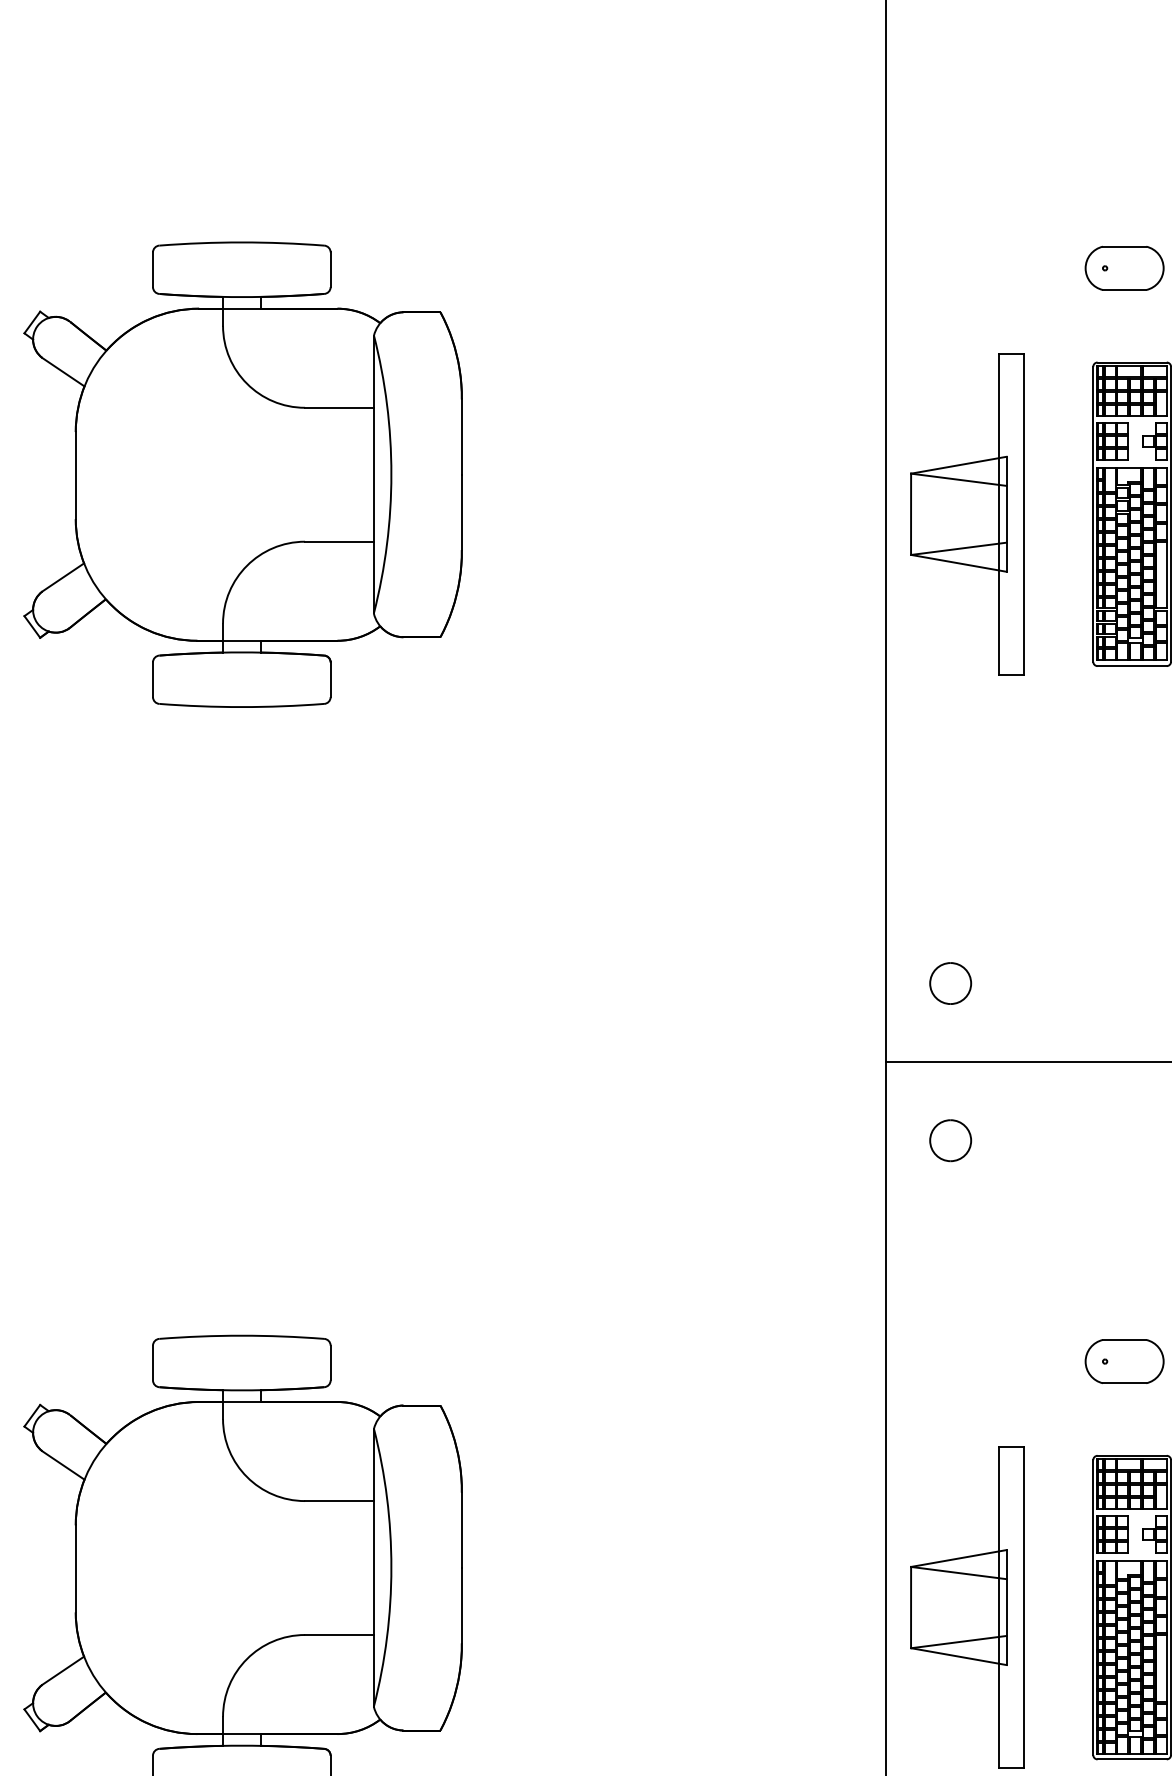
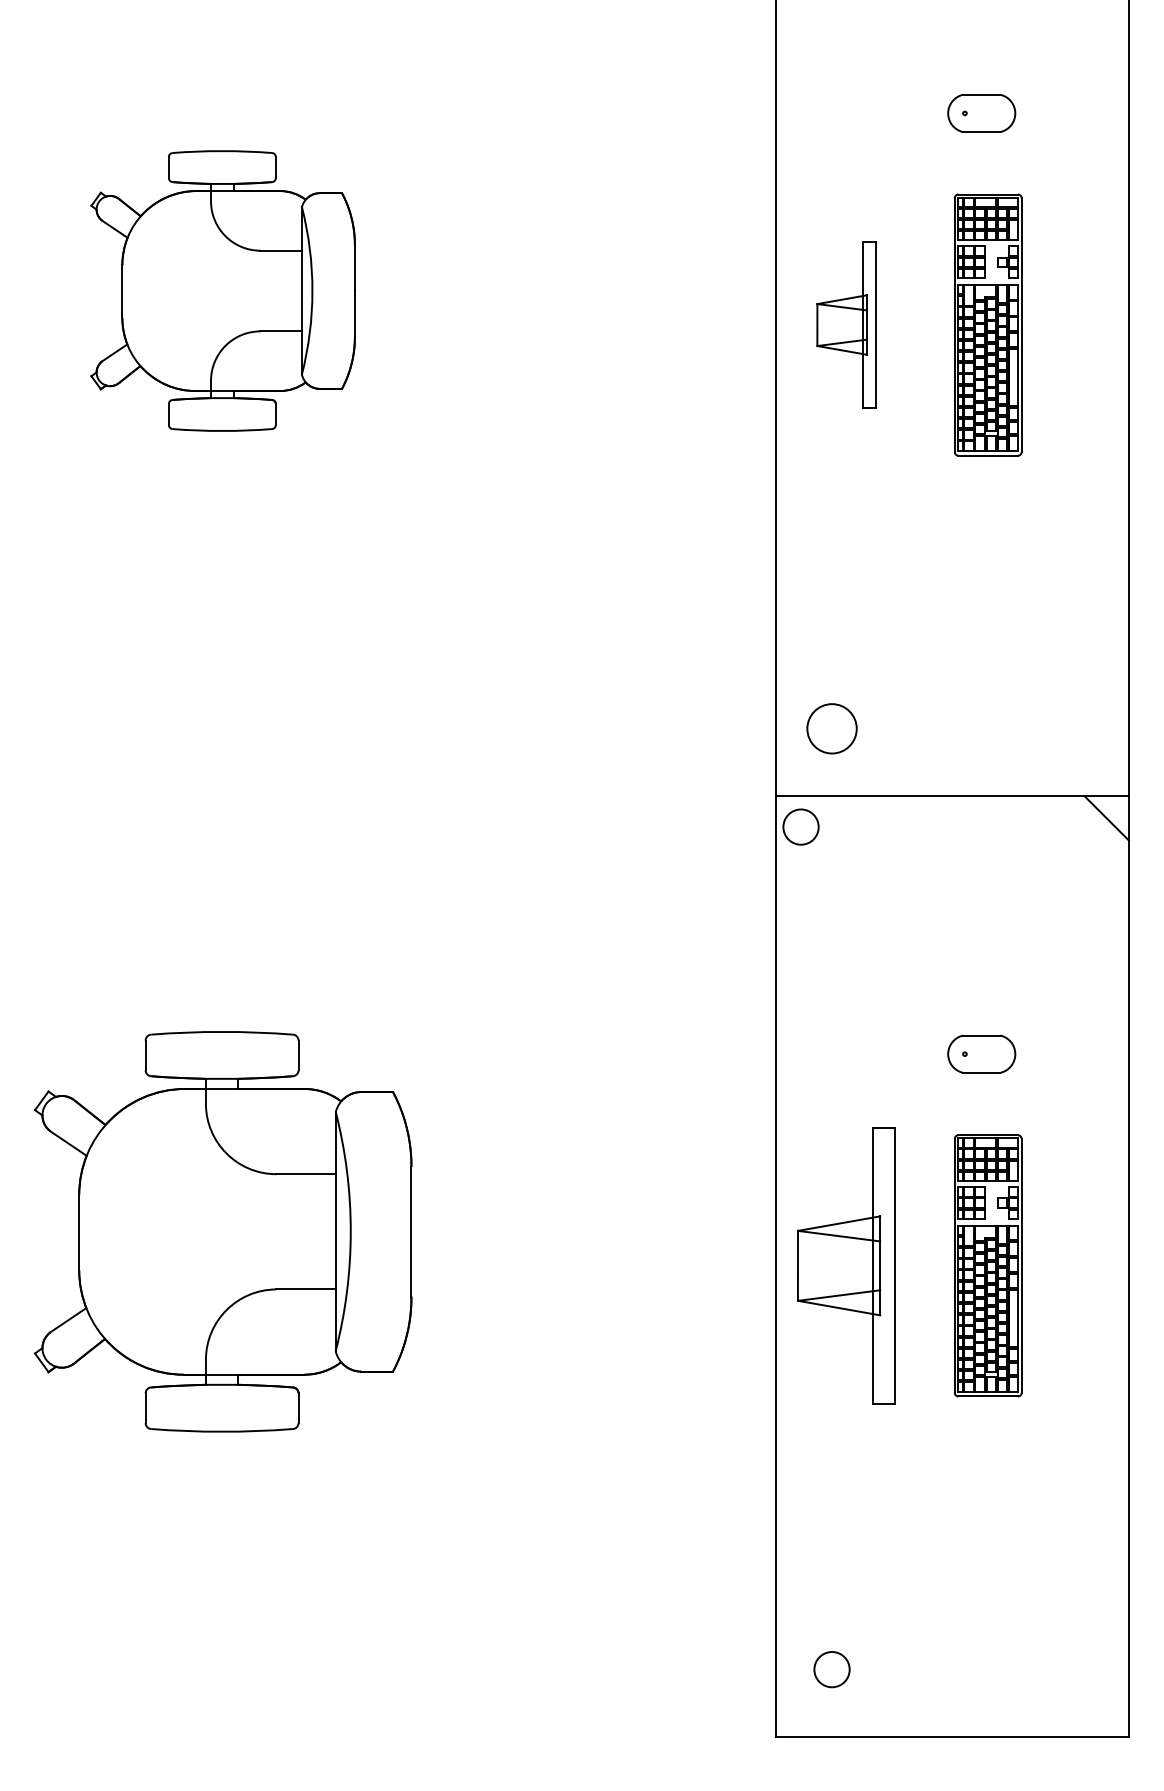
part: (242, 474) -> (222, 290), size x0.7
part: (967, 513) -> (846, 324), size x0.6
part: (950, 983) -> (831, 728), size x1.4
part: (950, 1139) -> (800, 826), moved

